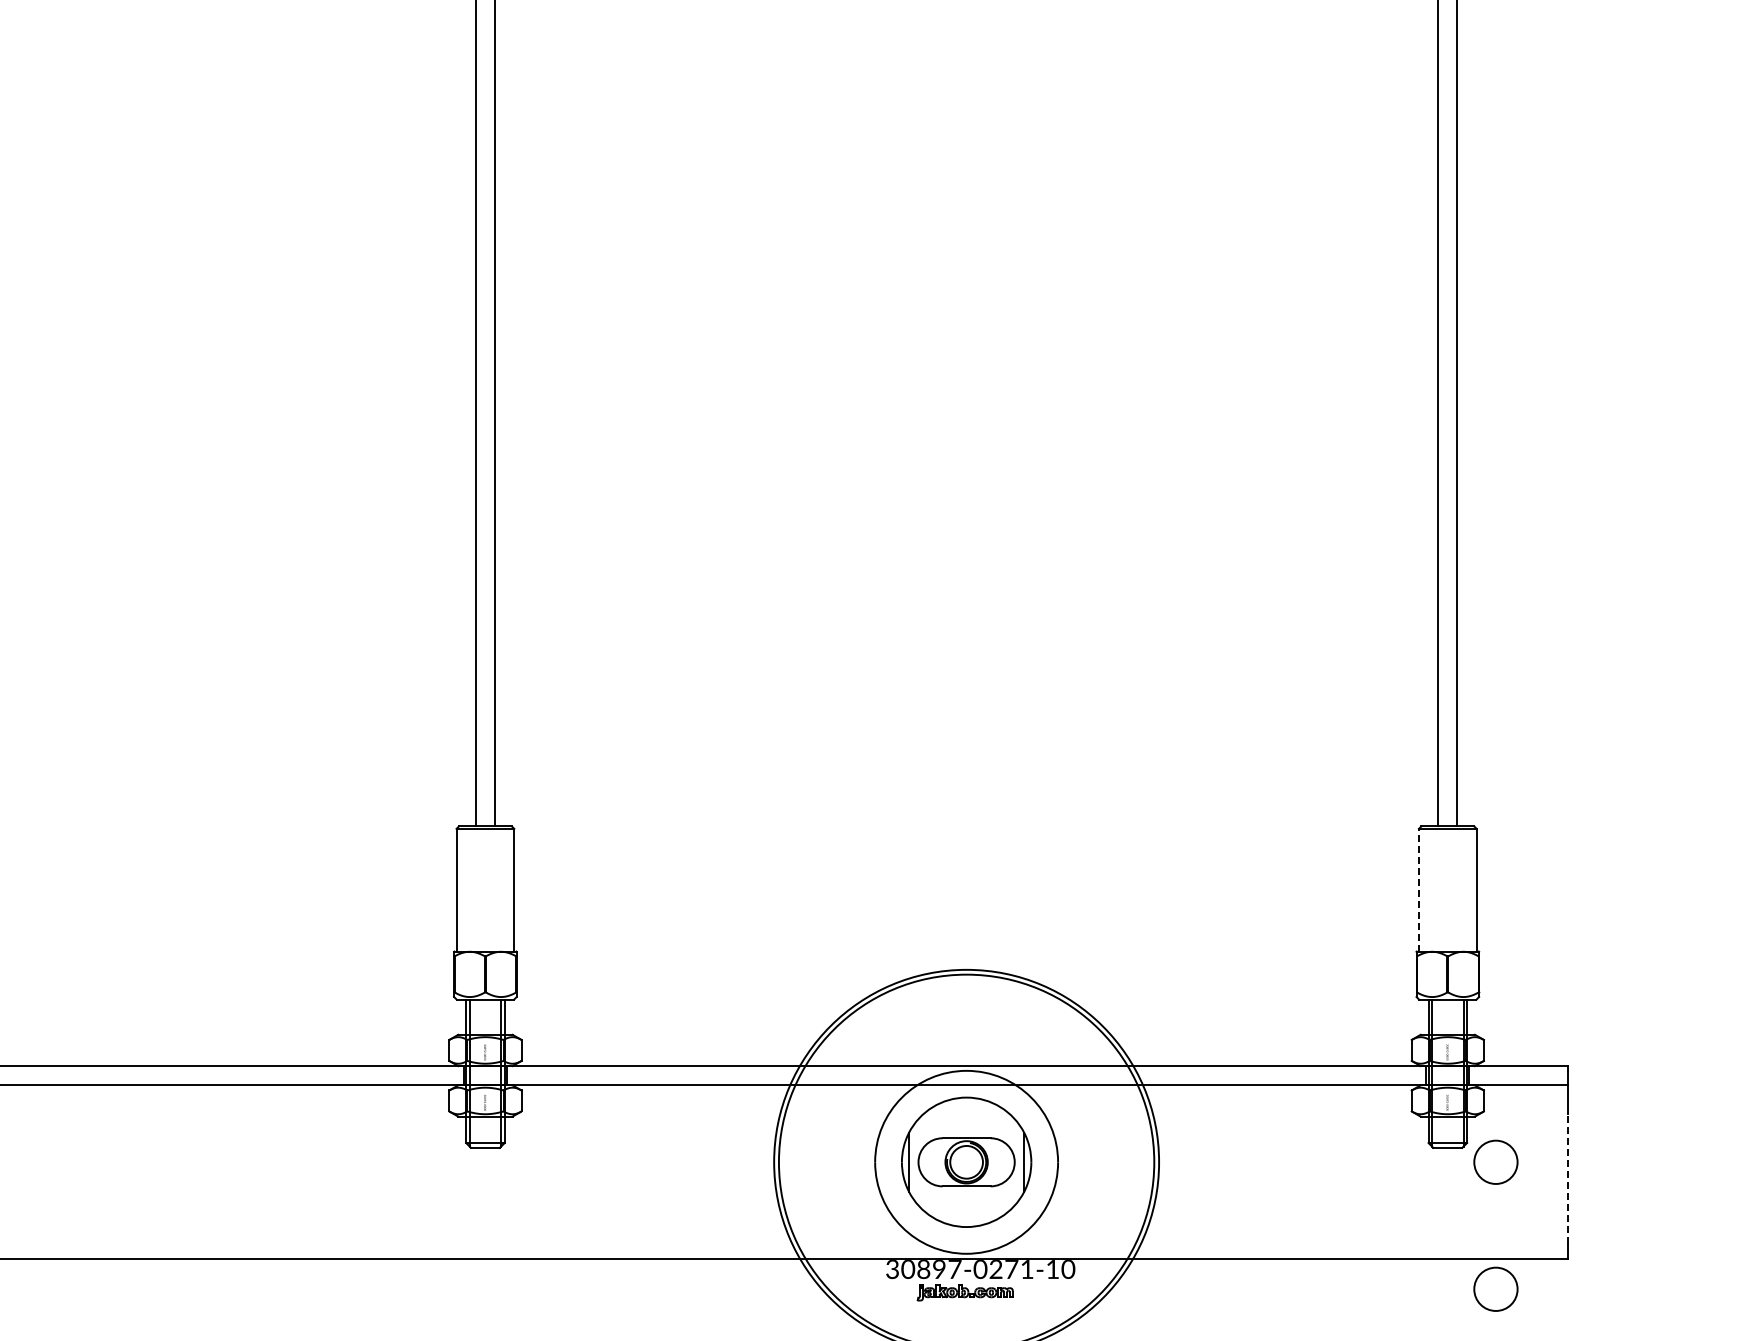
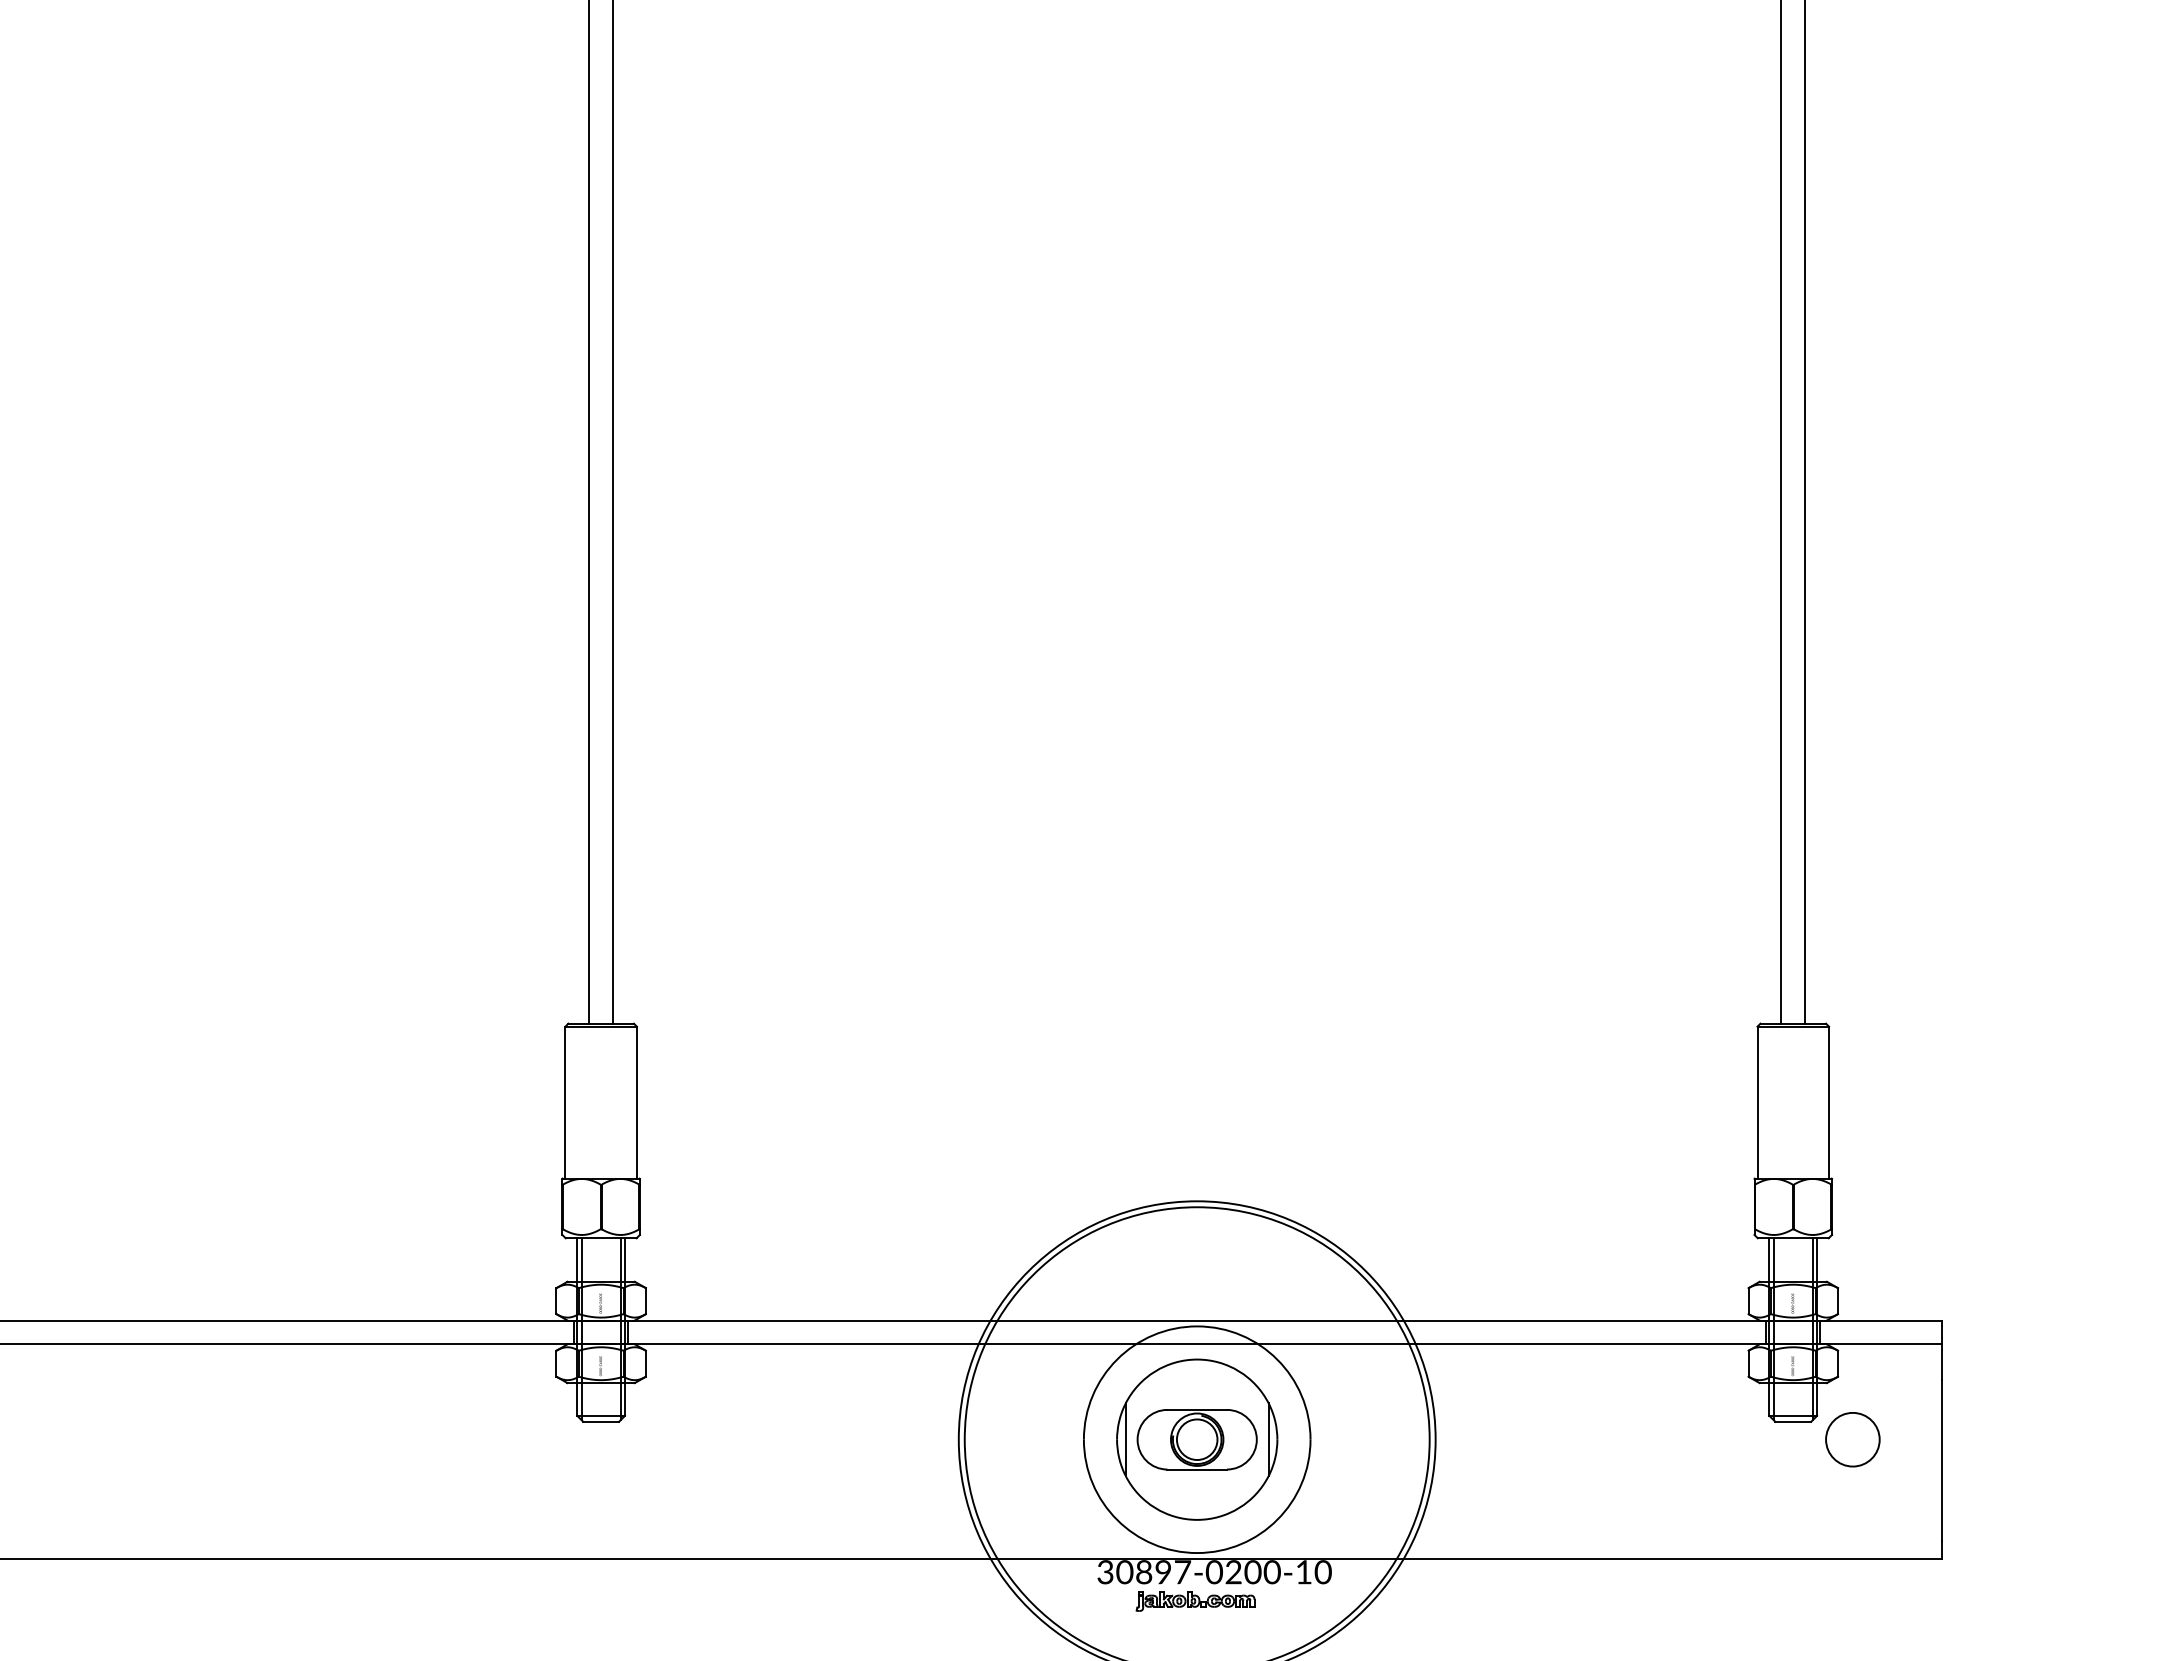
line: (1418, 889) -> (1756, 1101), dashed -> solid
line: (1568, 1179) -> (1942, 1460), dashed -> solid
text: (1019, 1269) -> (1262, 1572), 30897-0271-10 -> 30897-0200-10
circle: (1495, 1288) -> (1852, 1596), removed

